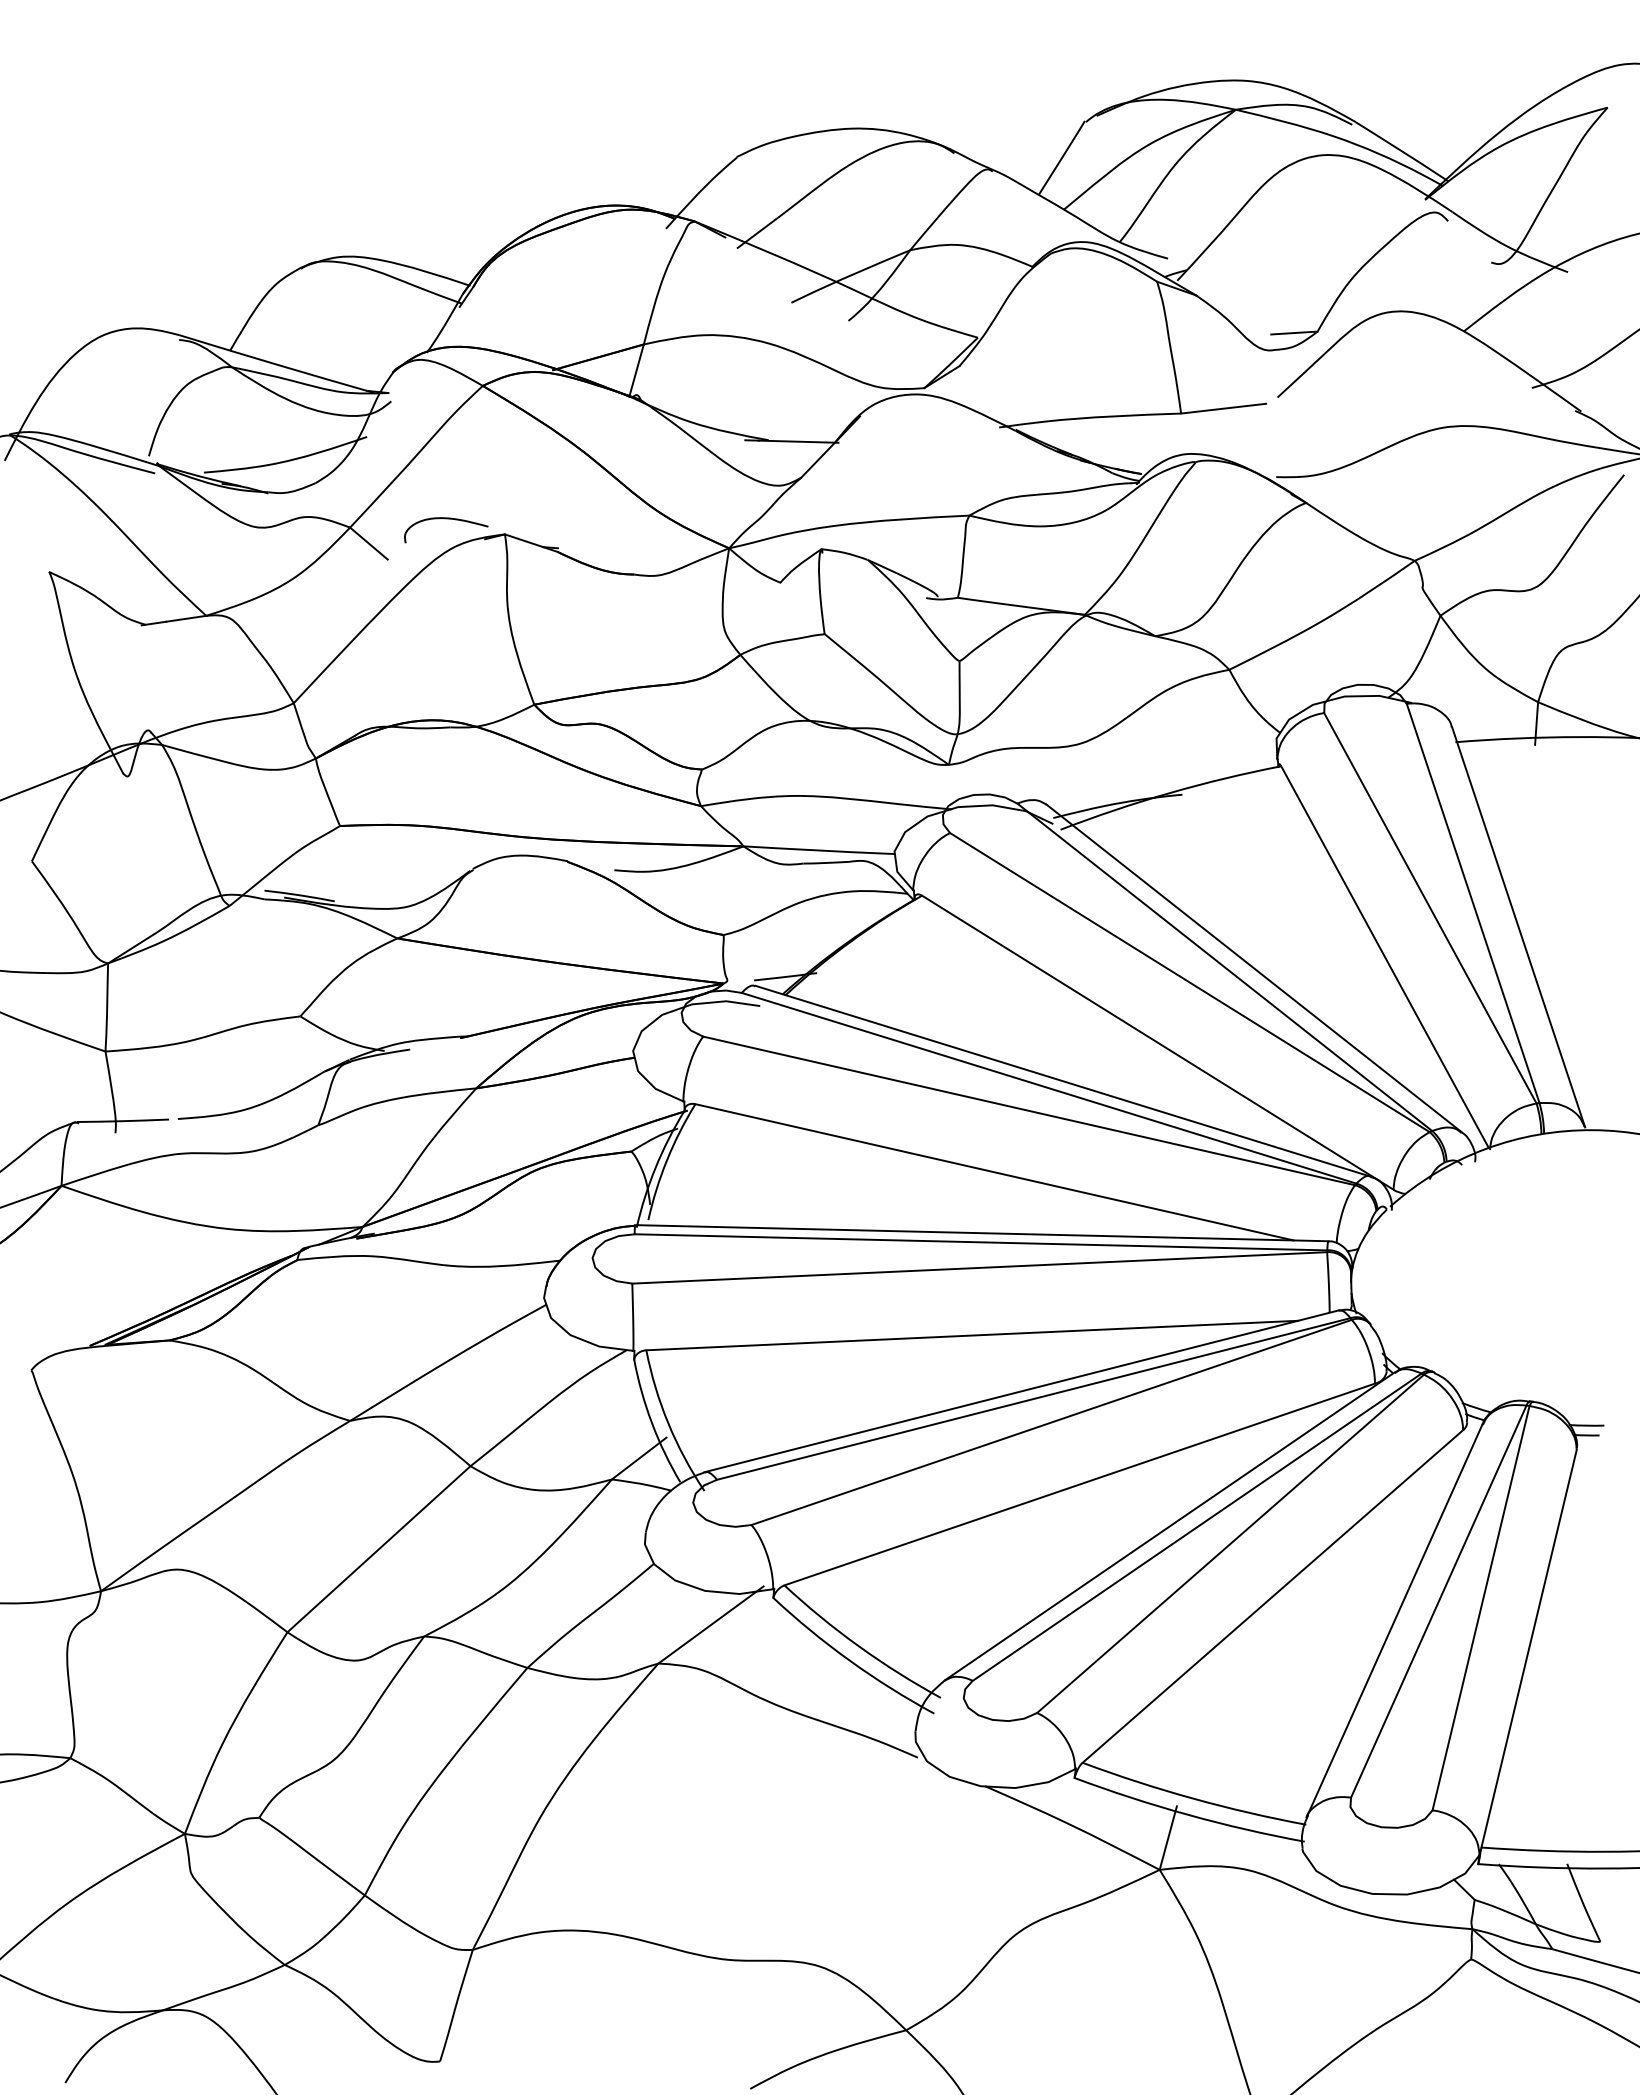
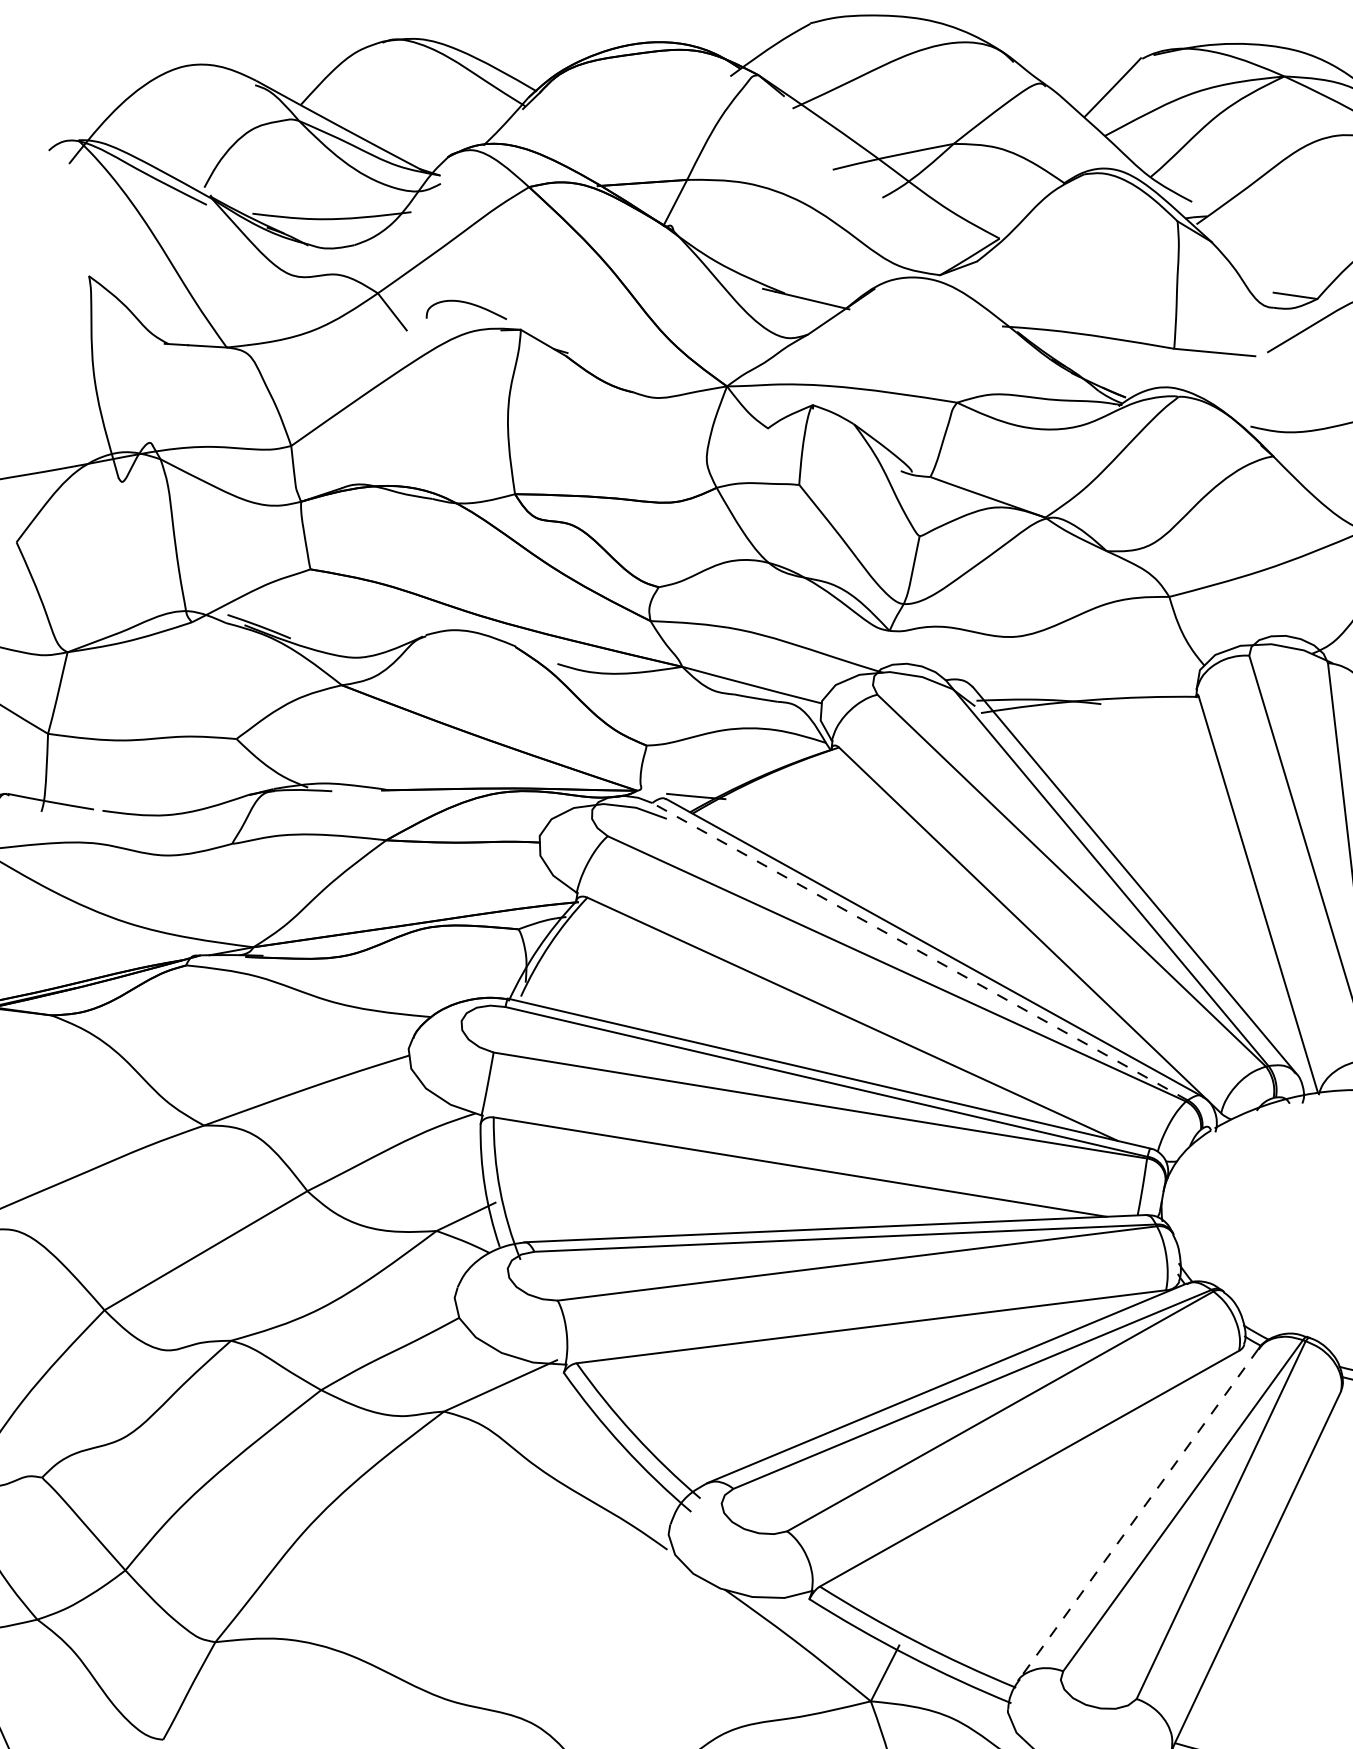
line: (1049, 1088) -> (920, 951), solid -> dashed
line: (1394, 1621) -> (1137, 1515), solid -> dashed

